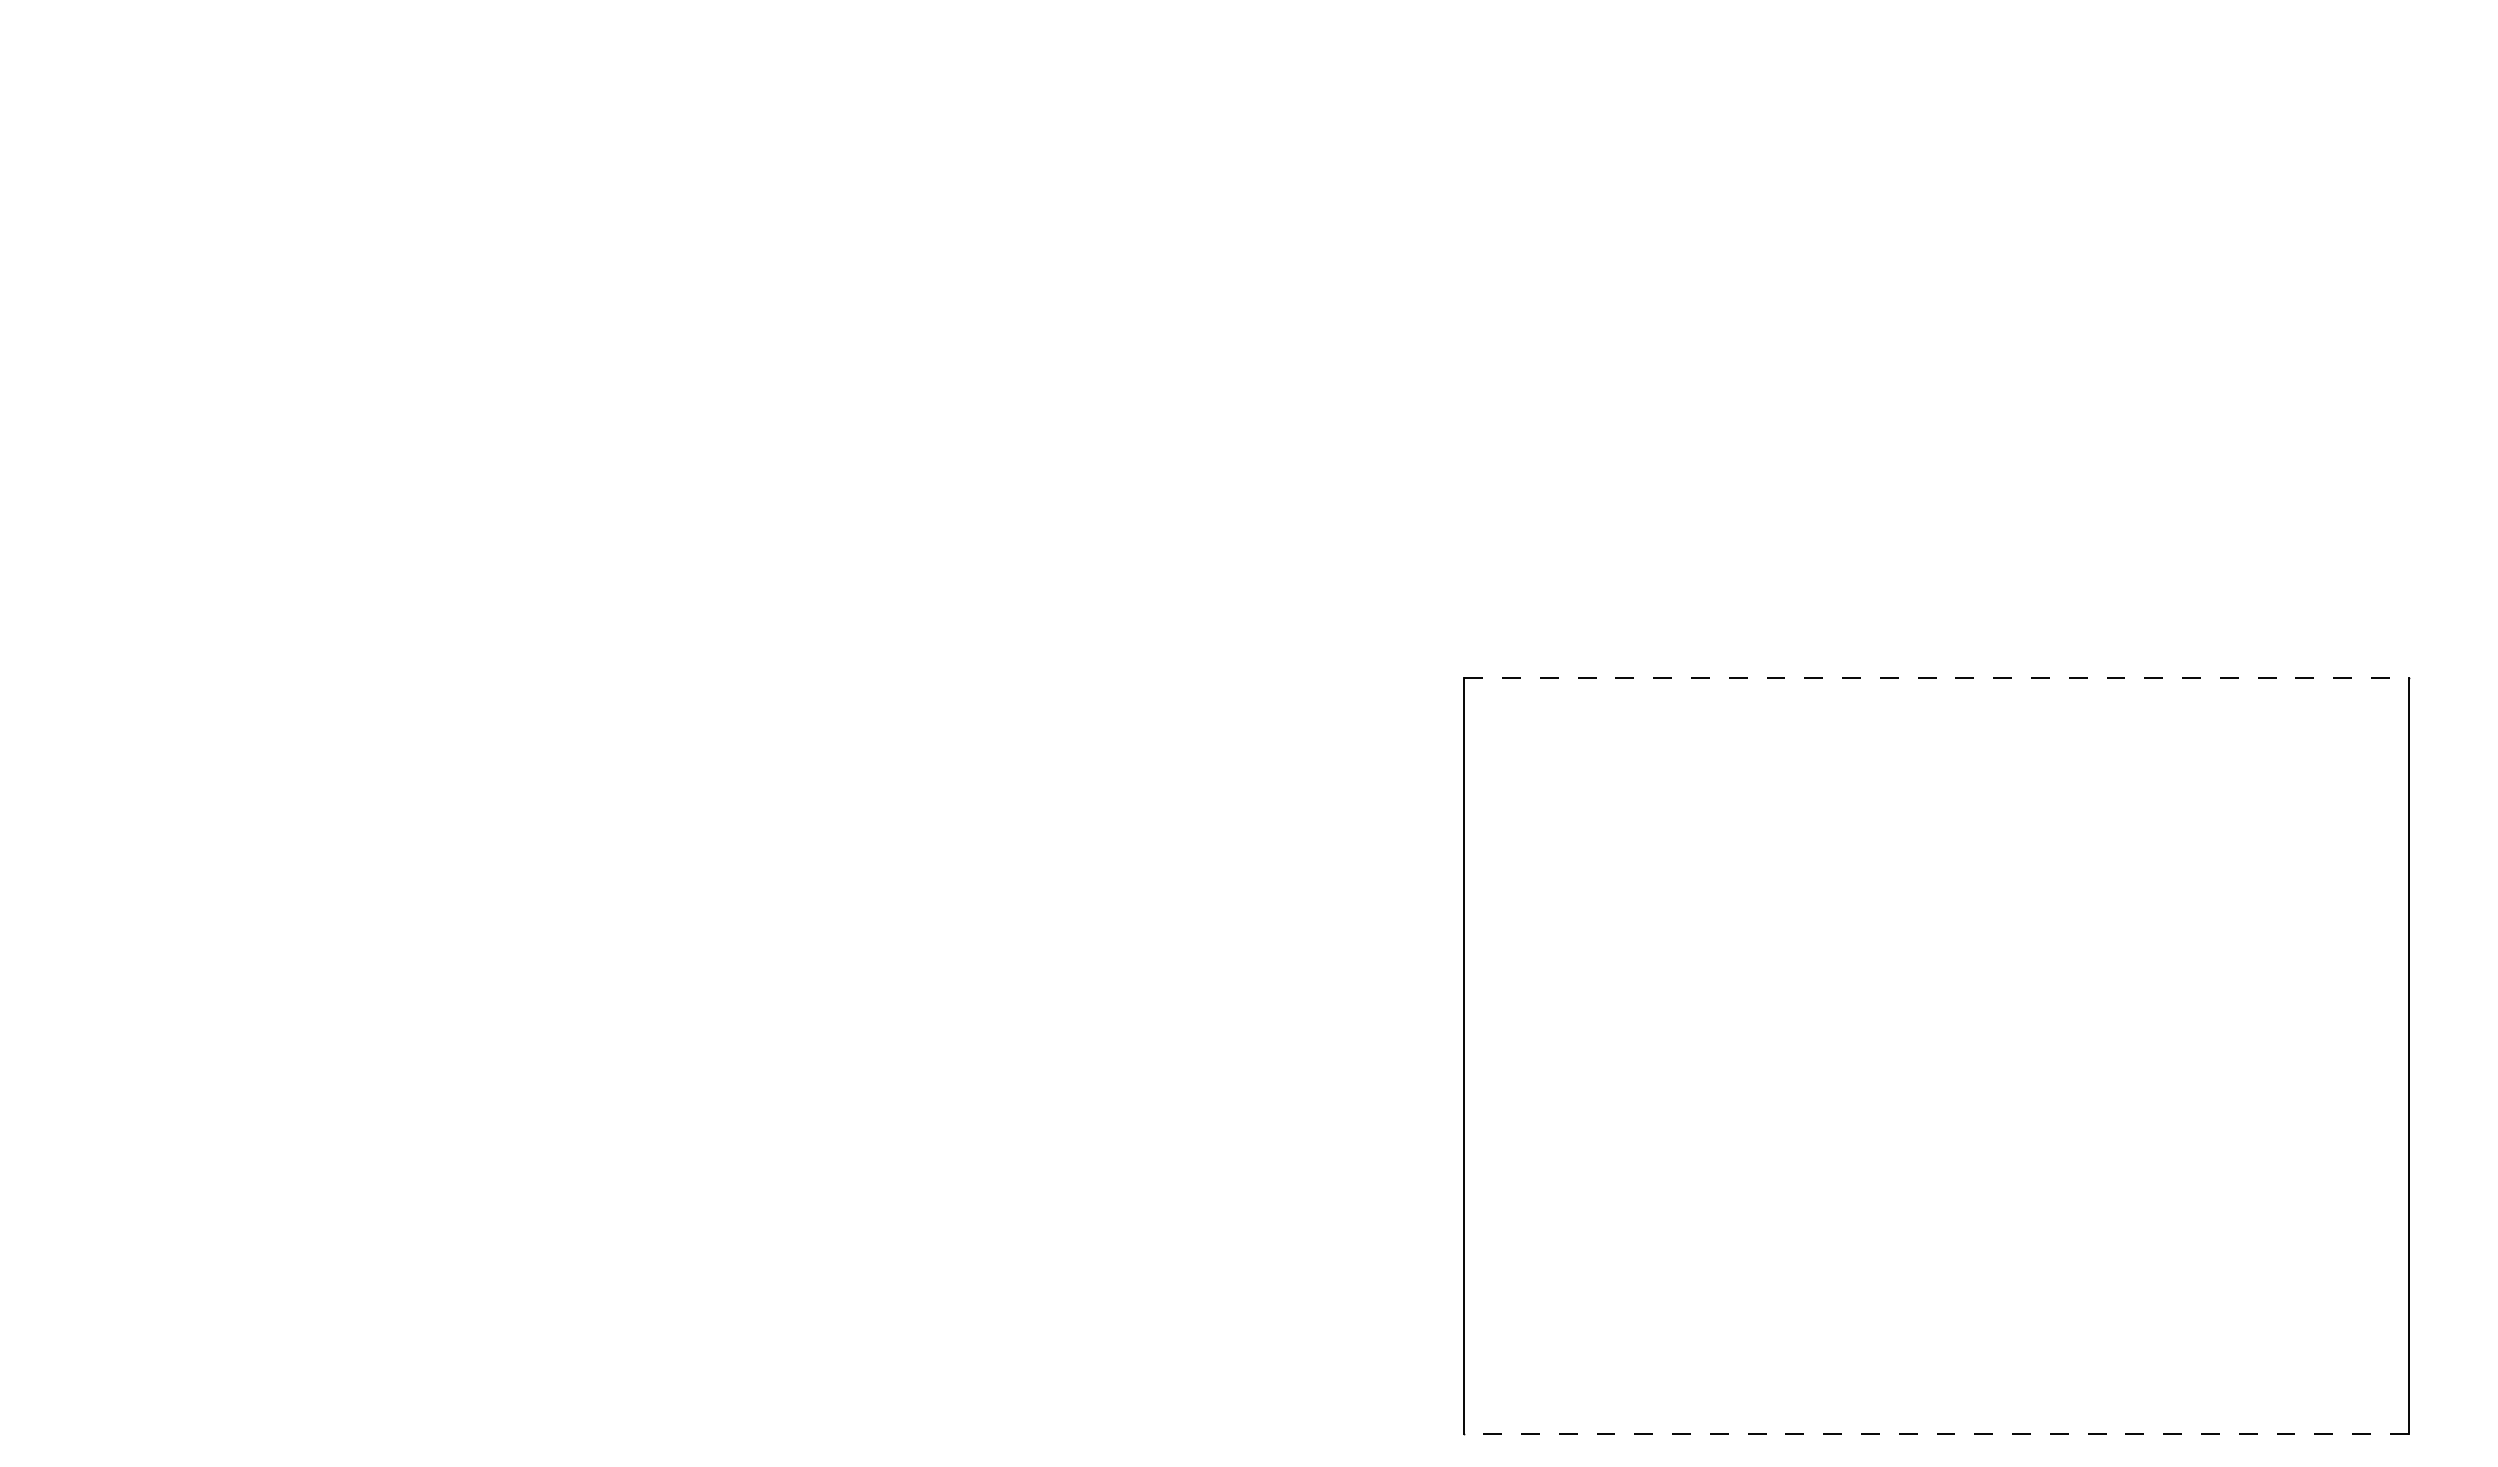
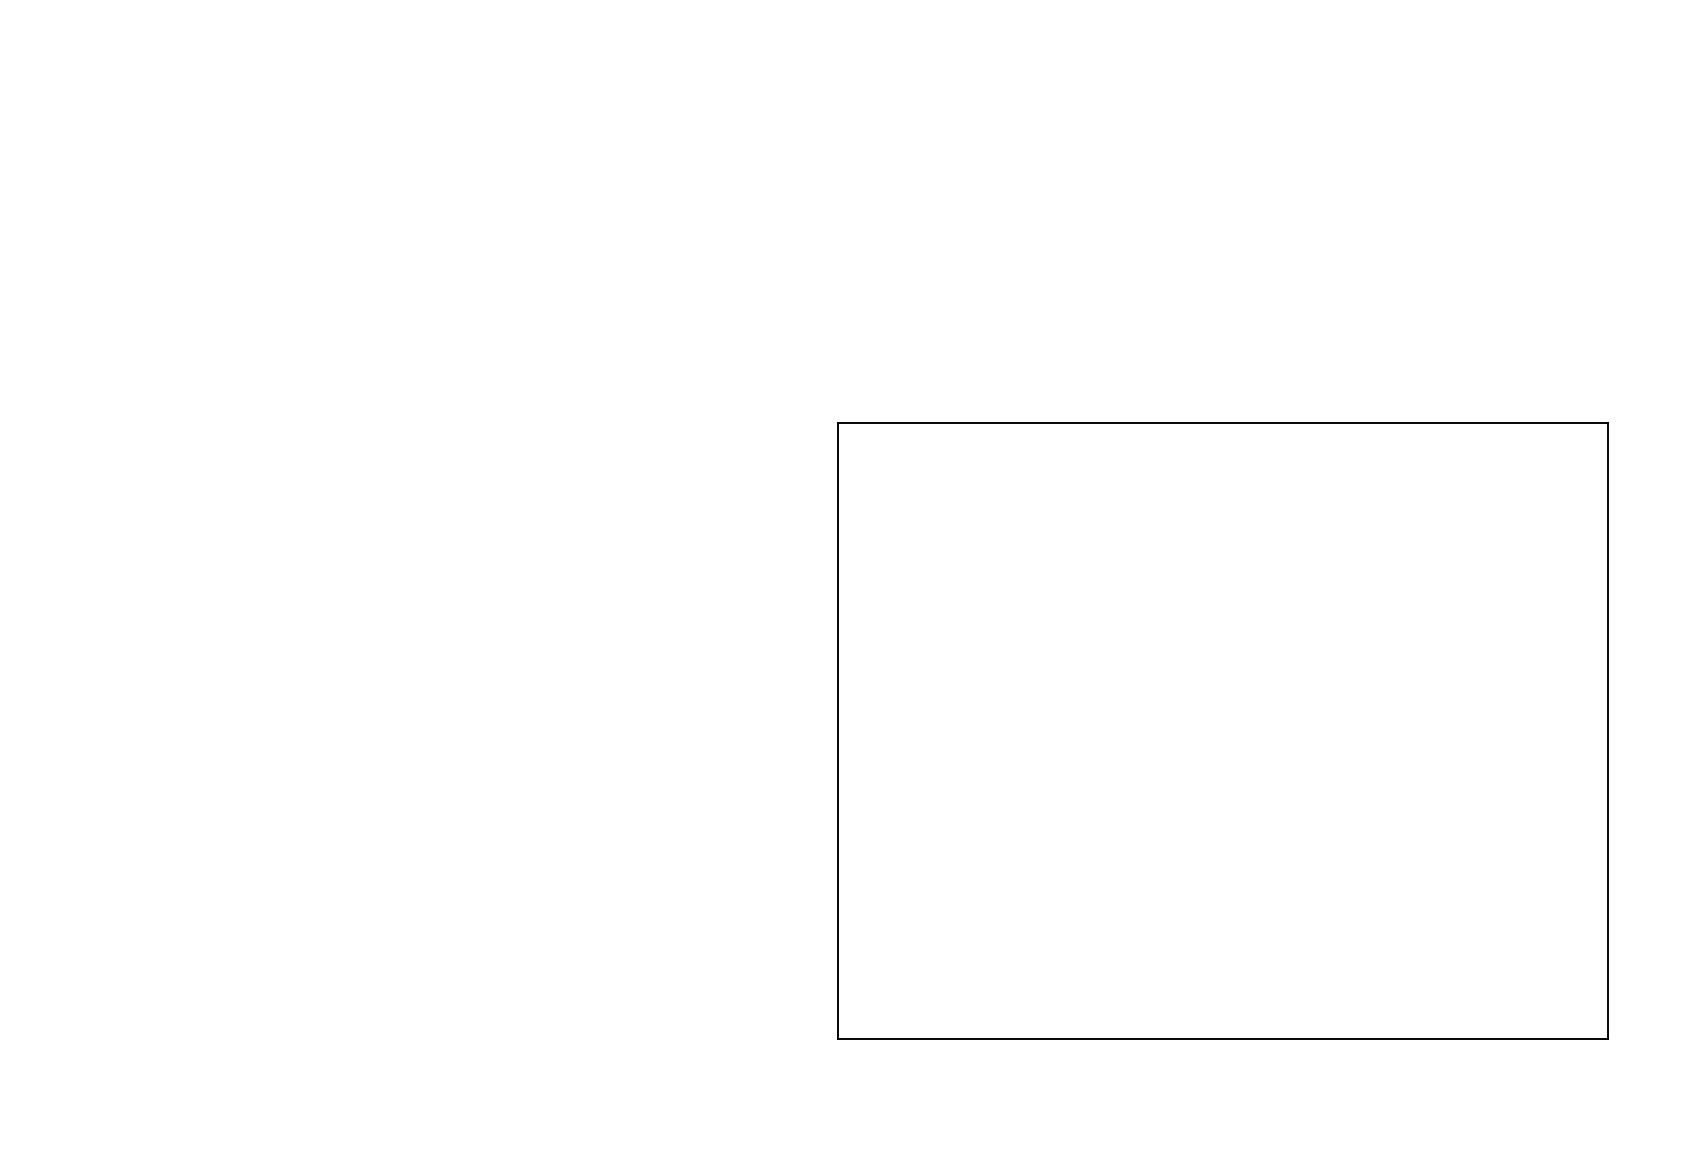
line: (1937, 678) -> (1224, 423), dashed -> solid
line: (1936, 1434) -> (1223, 1039), dashed -> solid

